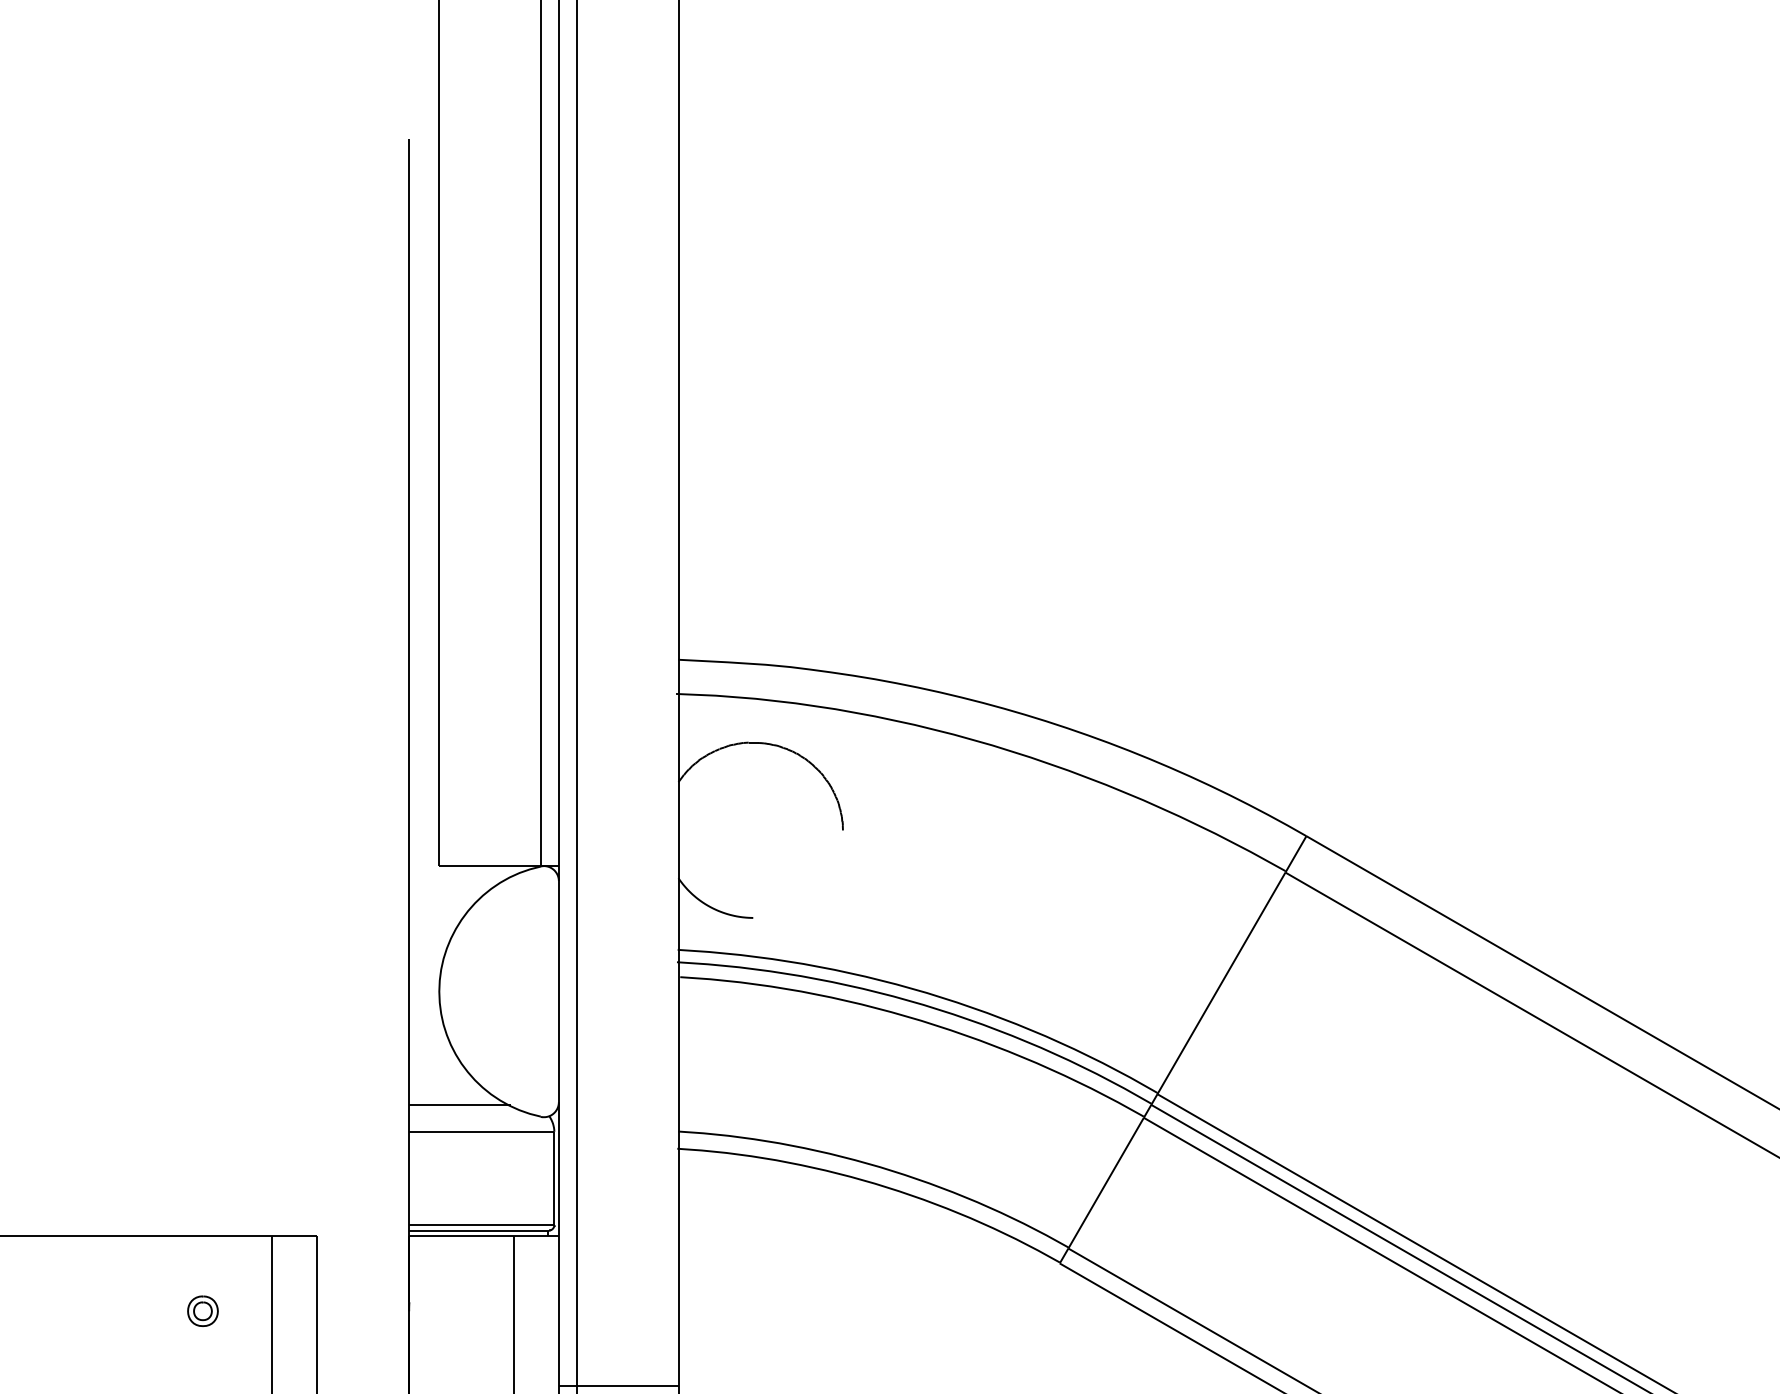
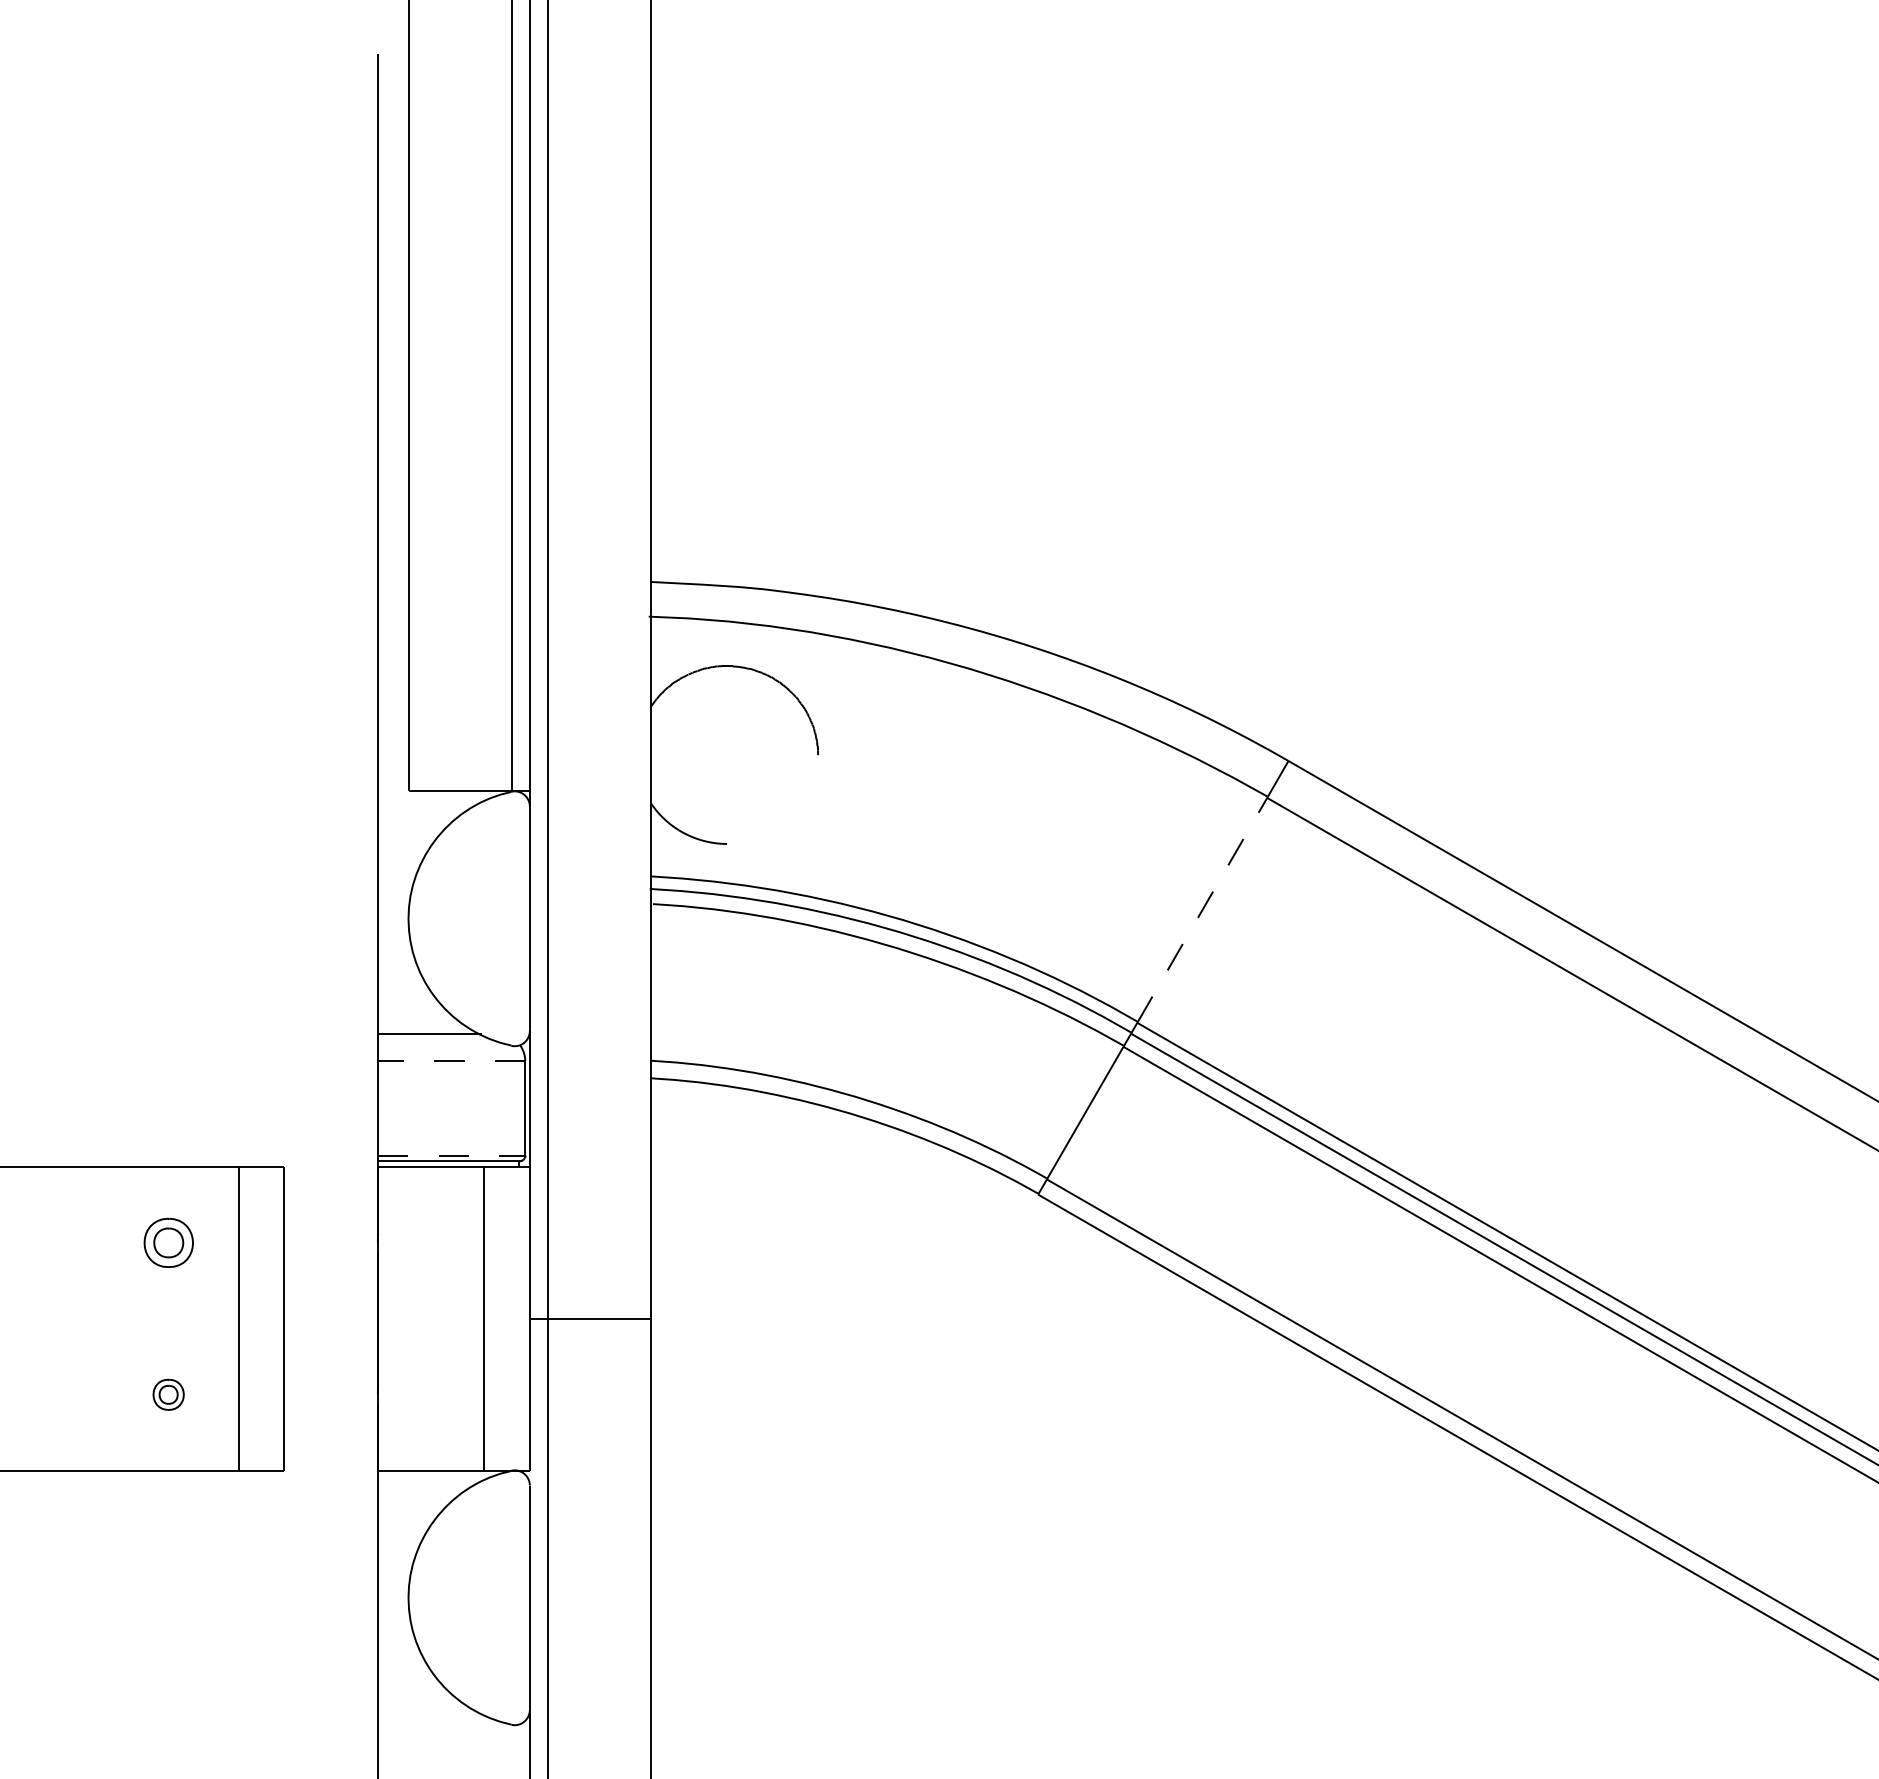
line: (1221, 983) -> (1202, 910), solid -> dashed
line: (481, 1132) -> (451, 1061), solid -> dashed
line: (481, 1224) -> (451, 1155), solid -> dashed
part: (202, 1311) -> (168, 1243), size x1.6

